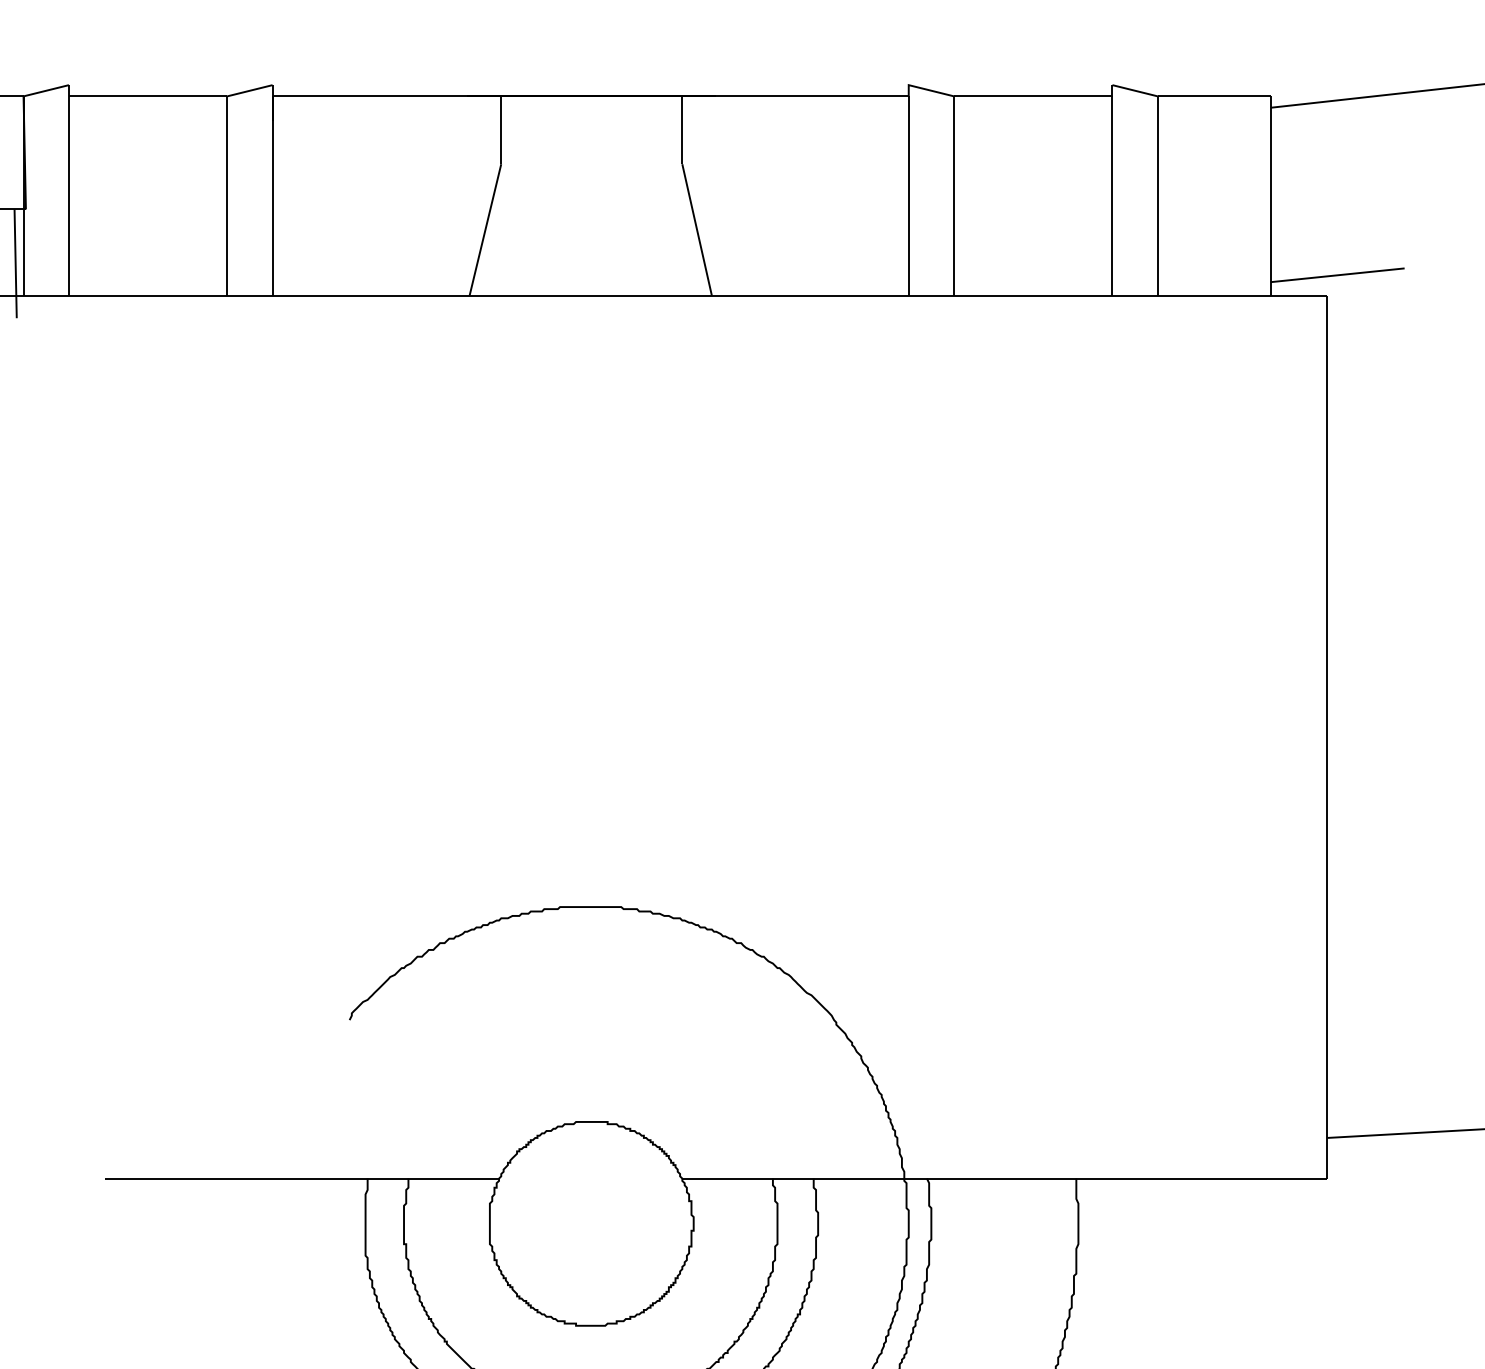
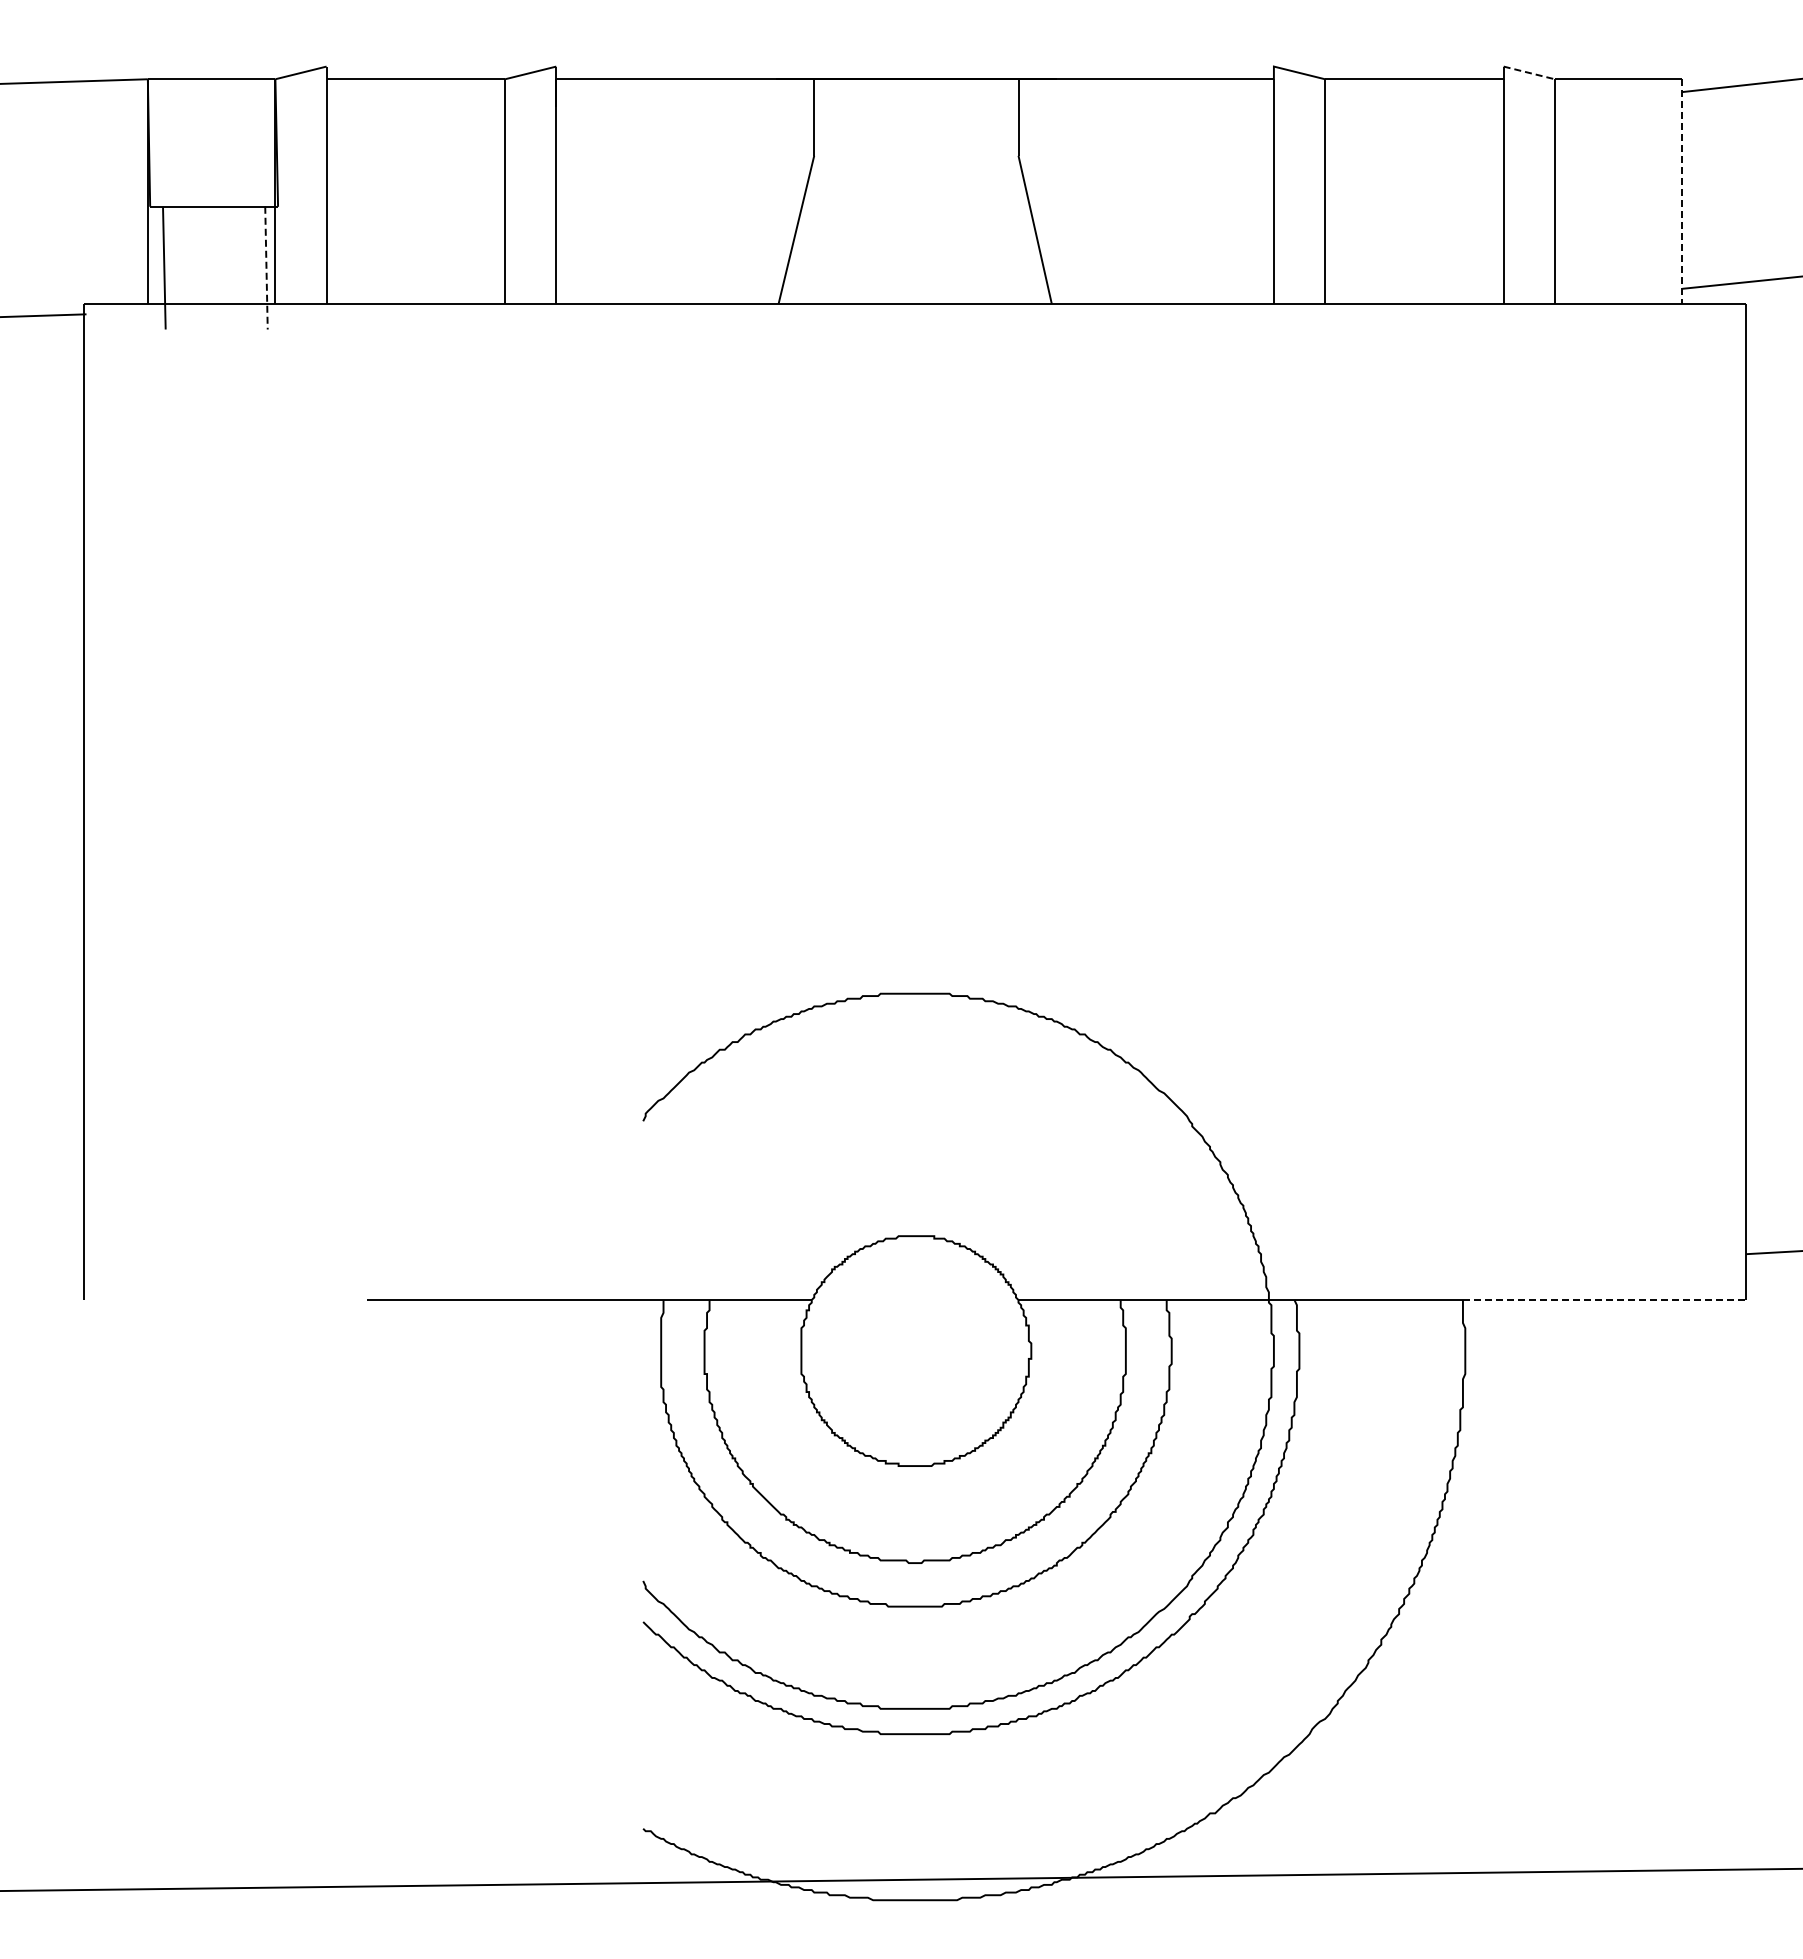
line: (1135, 91) -> (1529, 73), solid -> dashed
line: (1270, 196) -> (1682, 192), solid -> dashed
line: (15, 264) -> (266, 268), solid -> dashed
line: (1201, 1179) -> (1604, 1300), solid -> dashed

